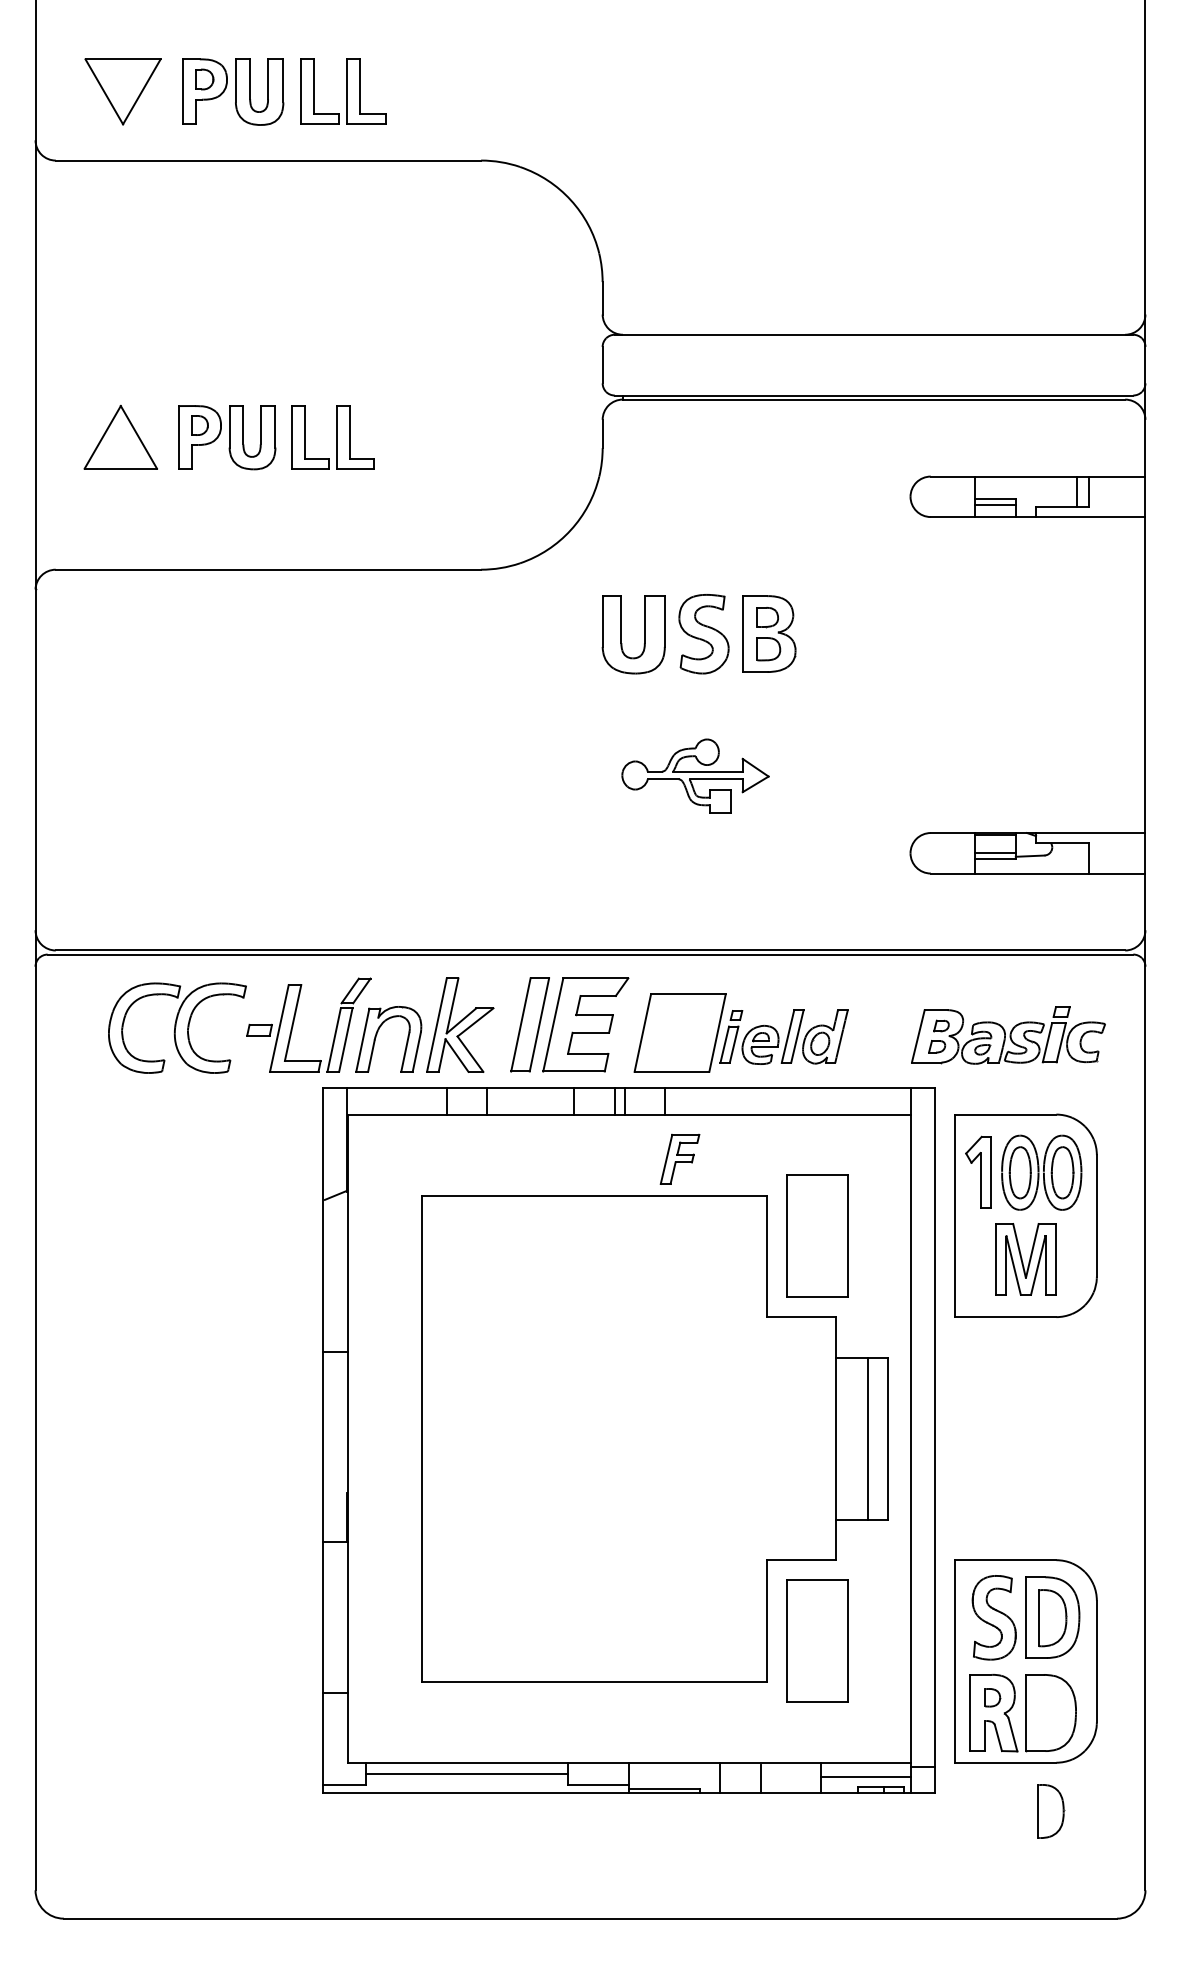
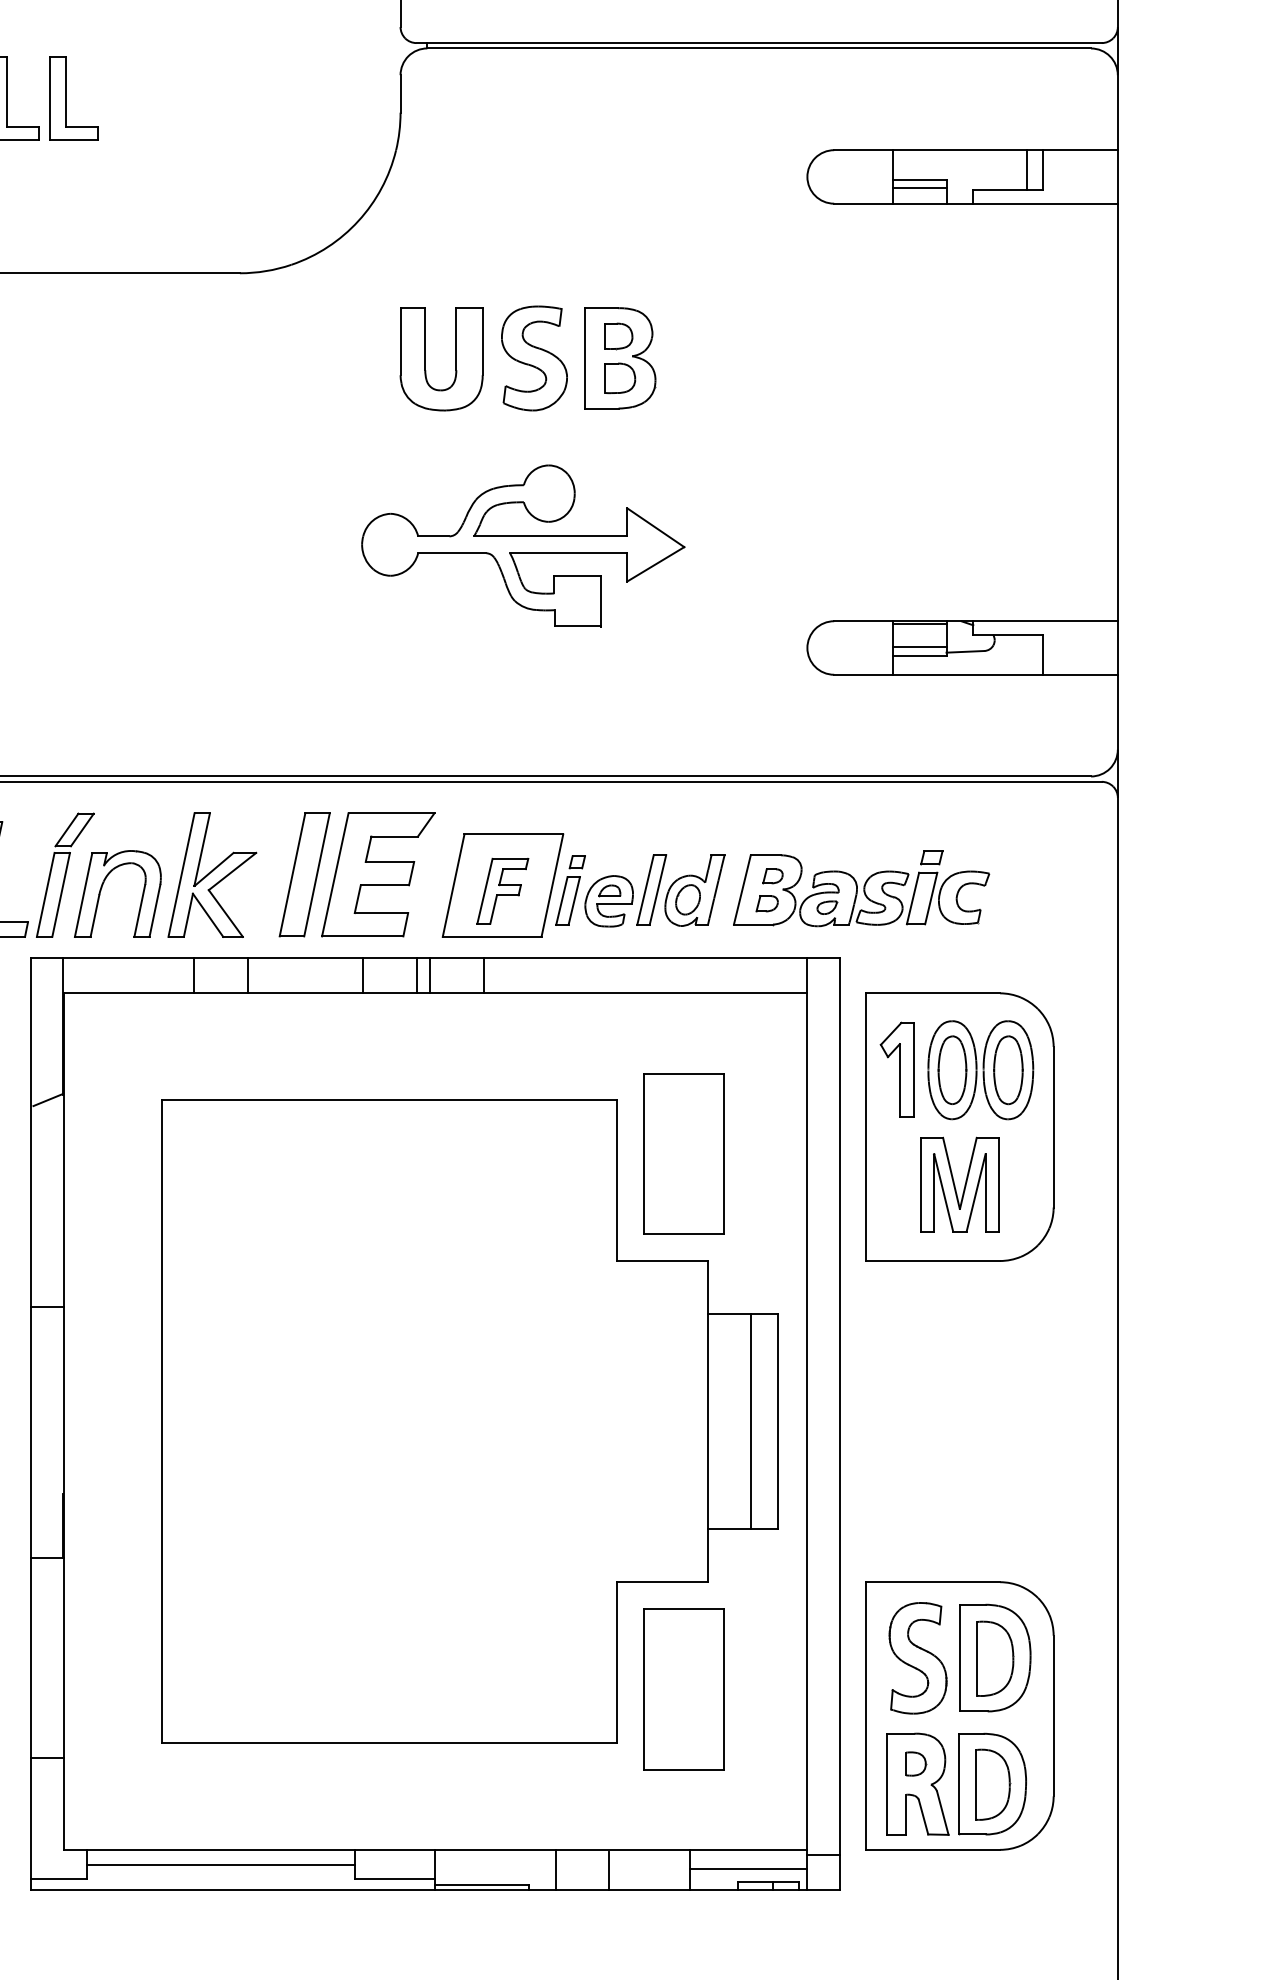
part: (695, 775) -> (523, 545), size x1.67
part: (1008, 1035) -> (861, 888), moved
part: (679, 1158) -> (502, 890), moved
part: (1051, 1811) -> (993, 1784), moved

